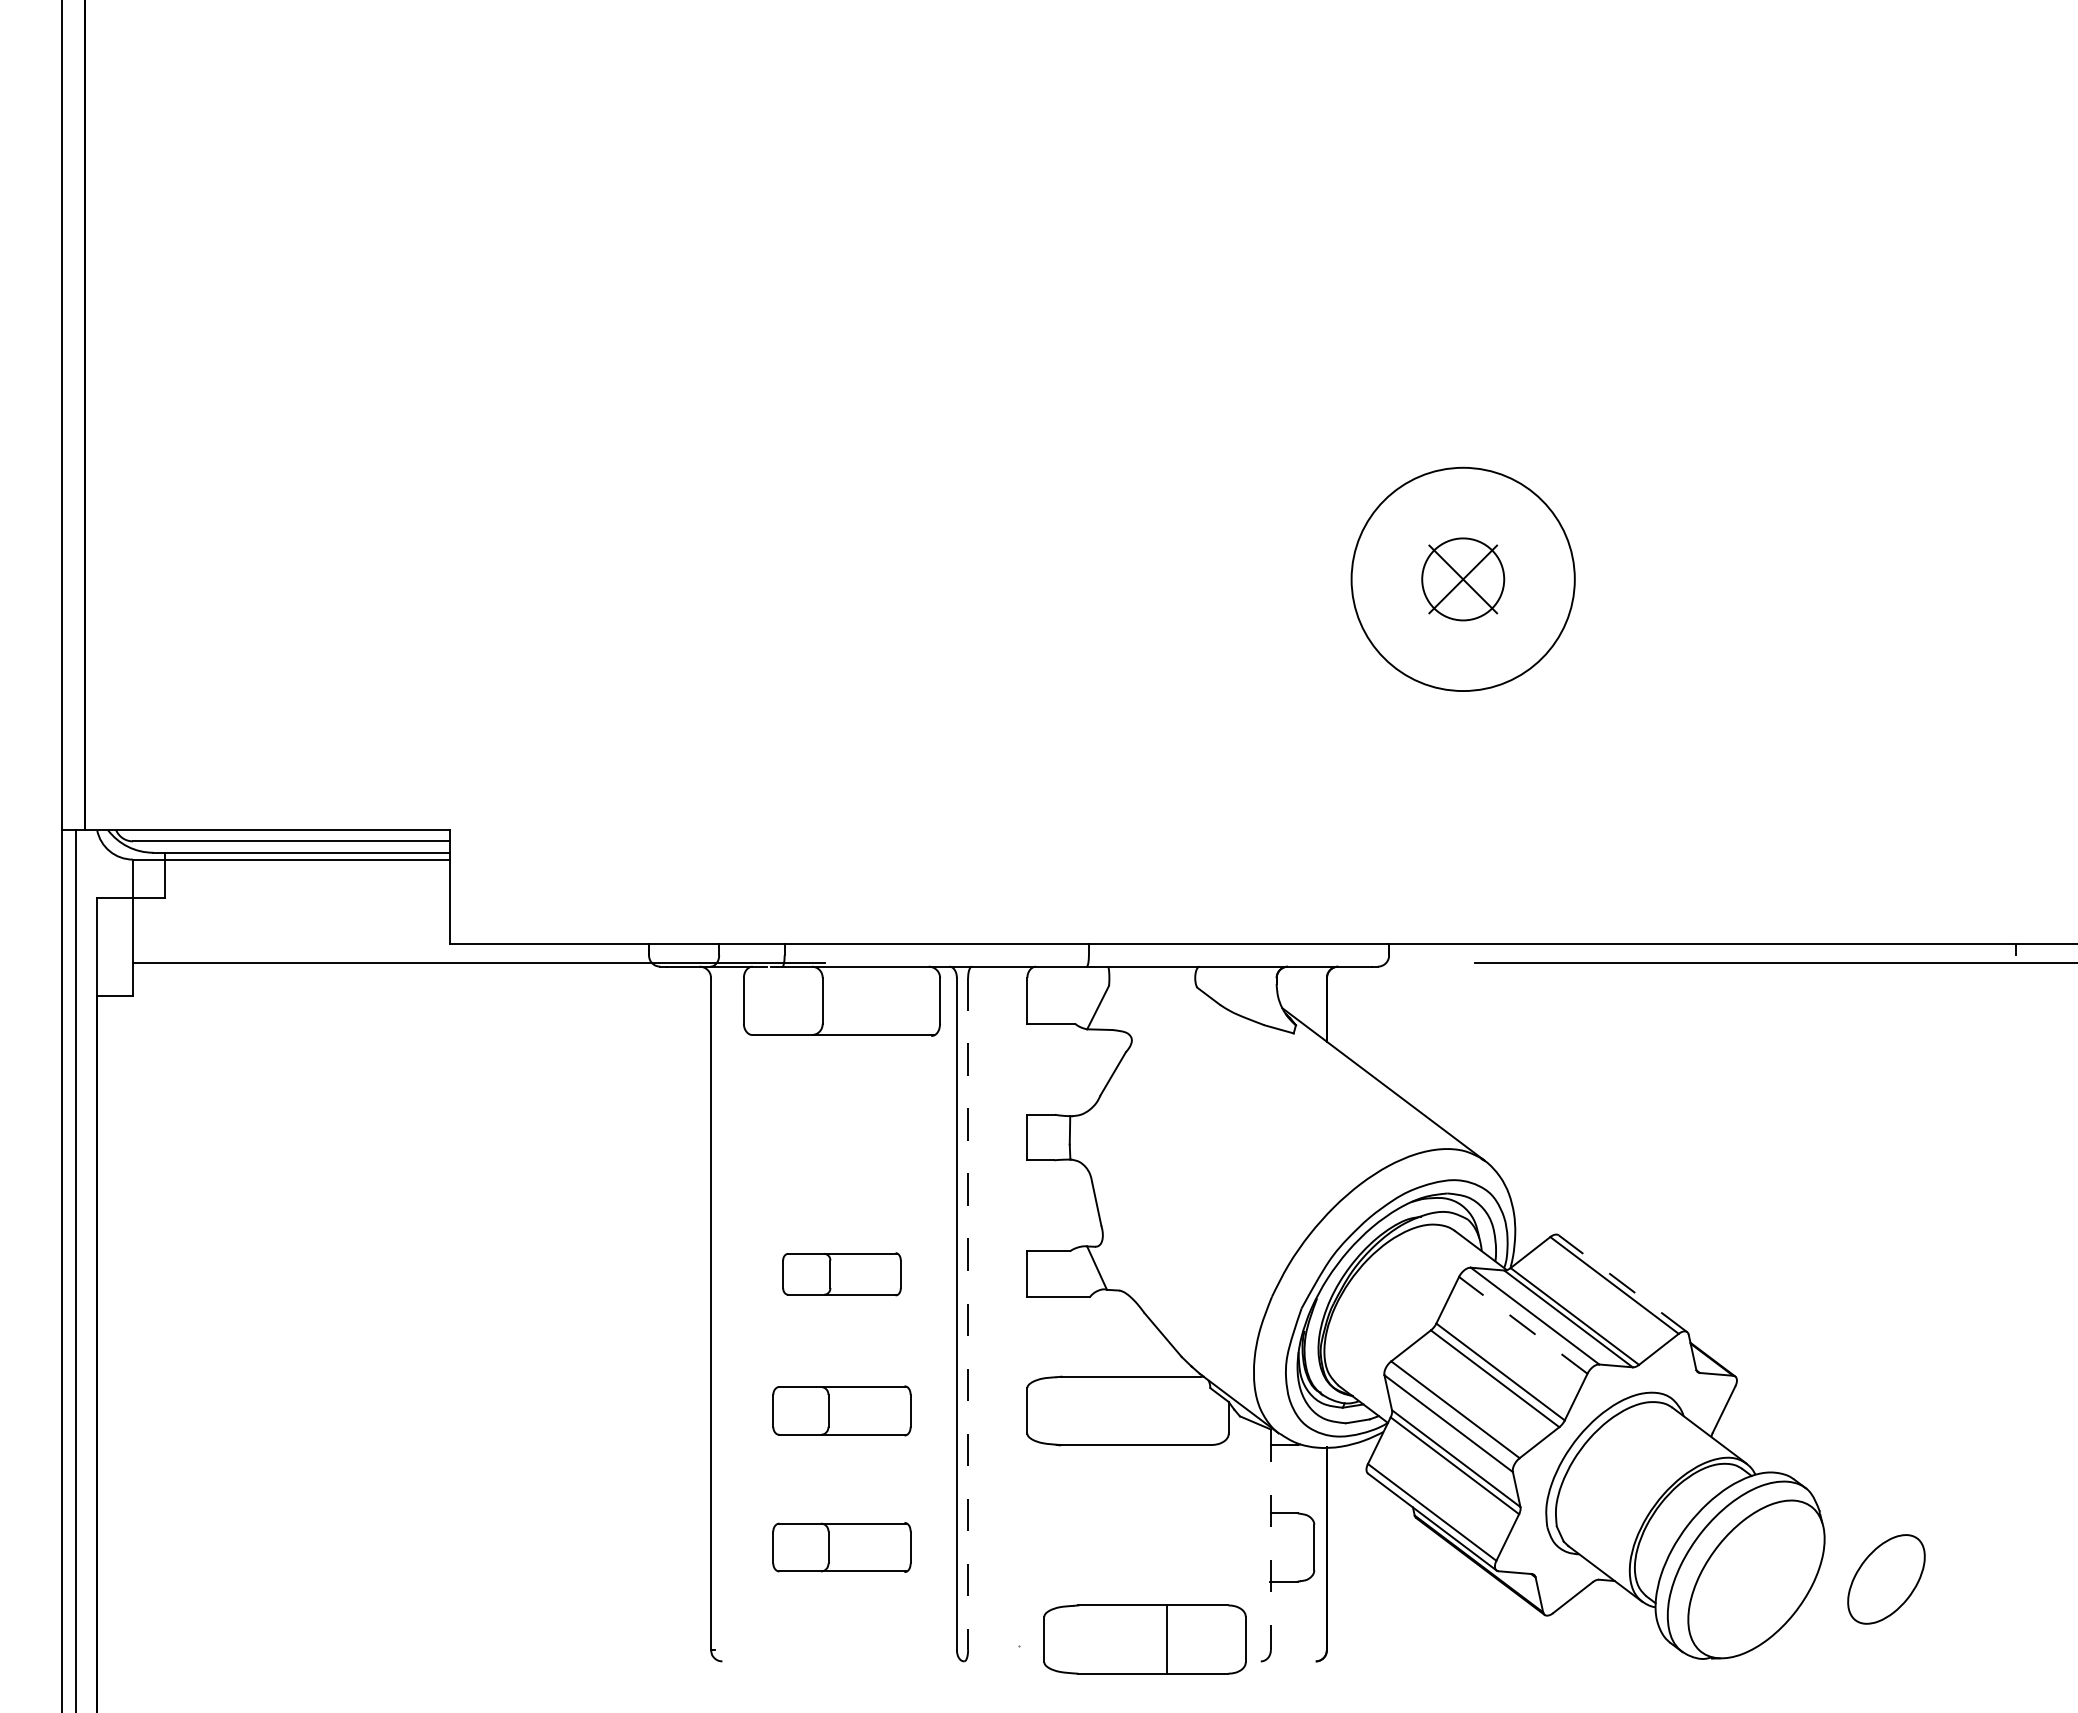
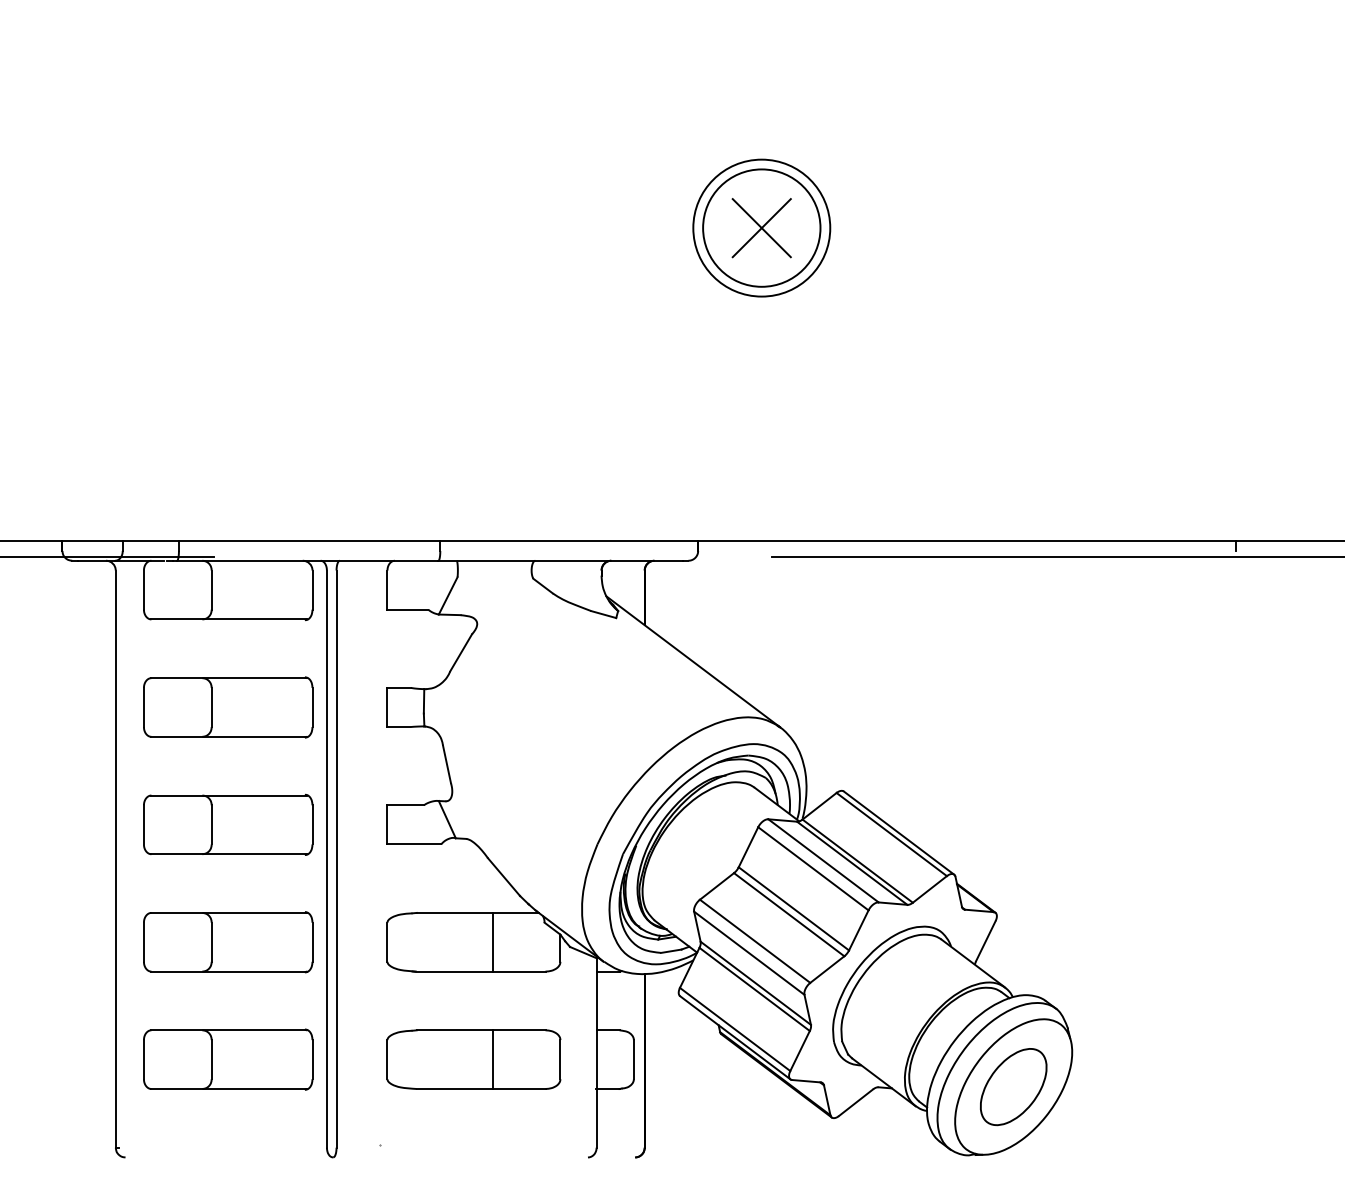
circle: (1462, 579) -> (761, 228), size x0.71
circle: (1462, 579) -> (761, 228), size x1.67
part: (841, 1137) -> (227, 707), added
part: (841, 1274) -> (227, 825), size x1.67
line: (1622, 1283) -> (898, 832), dashed -> solid
line: (968, 1314) -> (336, 859), dashed -> solid
line: (1522, 1325) -> (812, 868), dashed -> solid
part: (841, 1410) -> (227, 941), size x1.43
line: (1150, 1410) -> (493, 941), added
line: (1270, 1540) -> (596, 1053), dashed -> solid
part: (841, 1547) -> (227, 1059), size x1.43
part: (1886, 1579) -> (1013, 1087), moved
part: (1144, 1639) -> (473, 1059), moved

